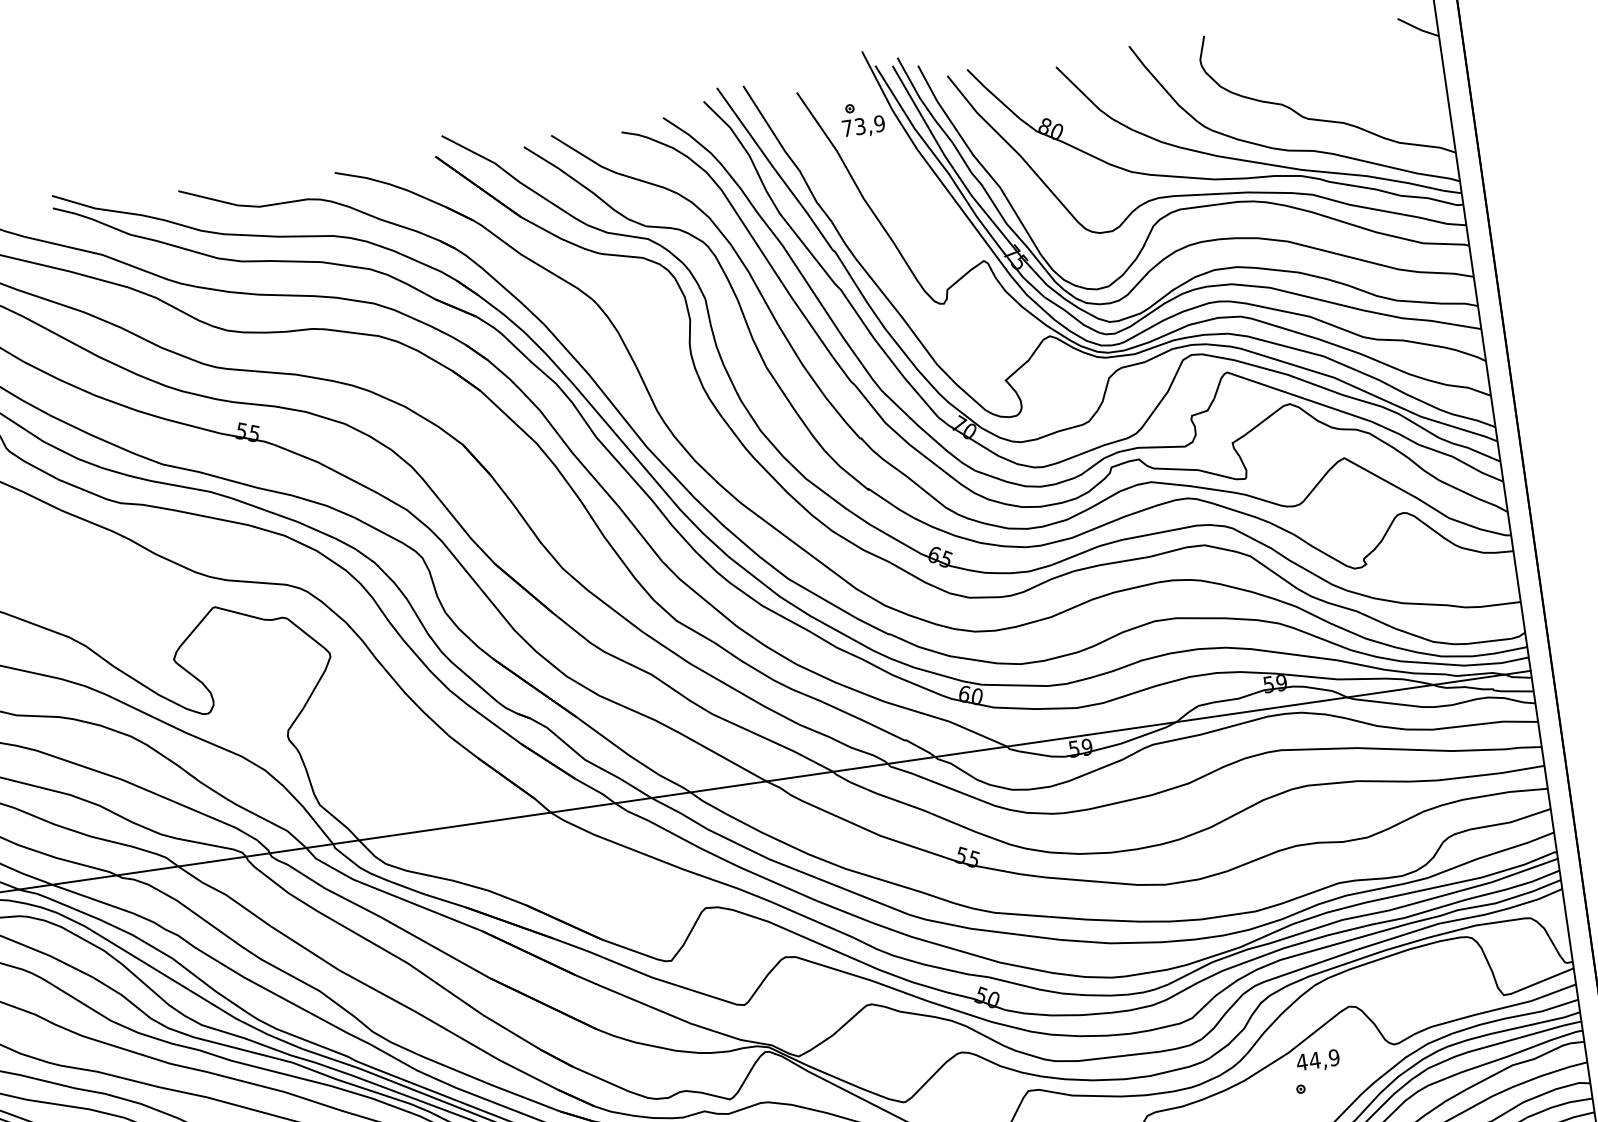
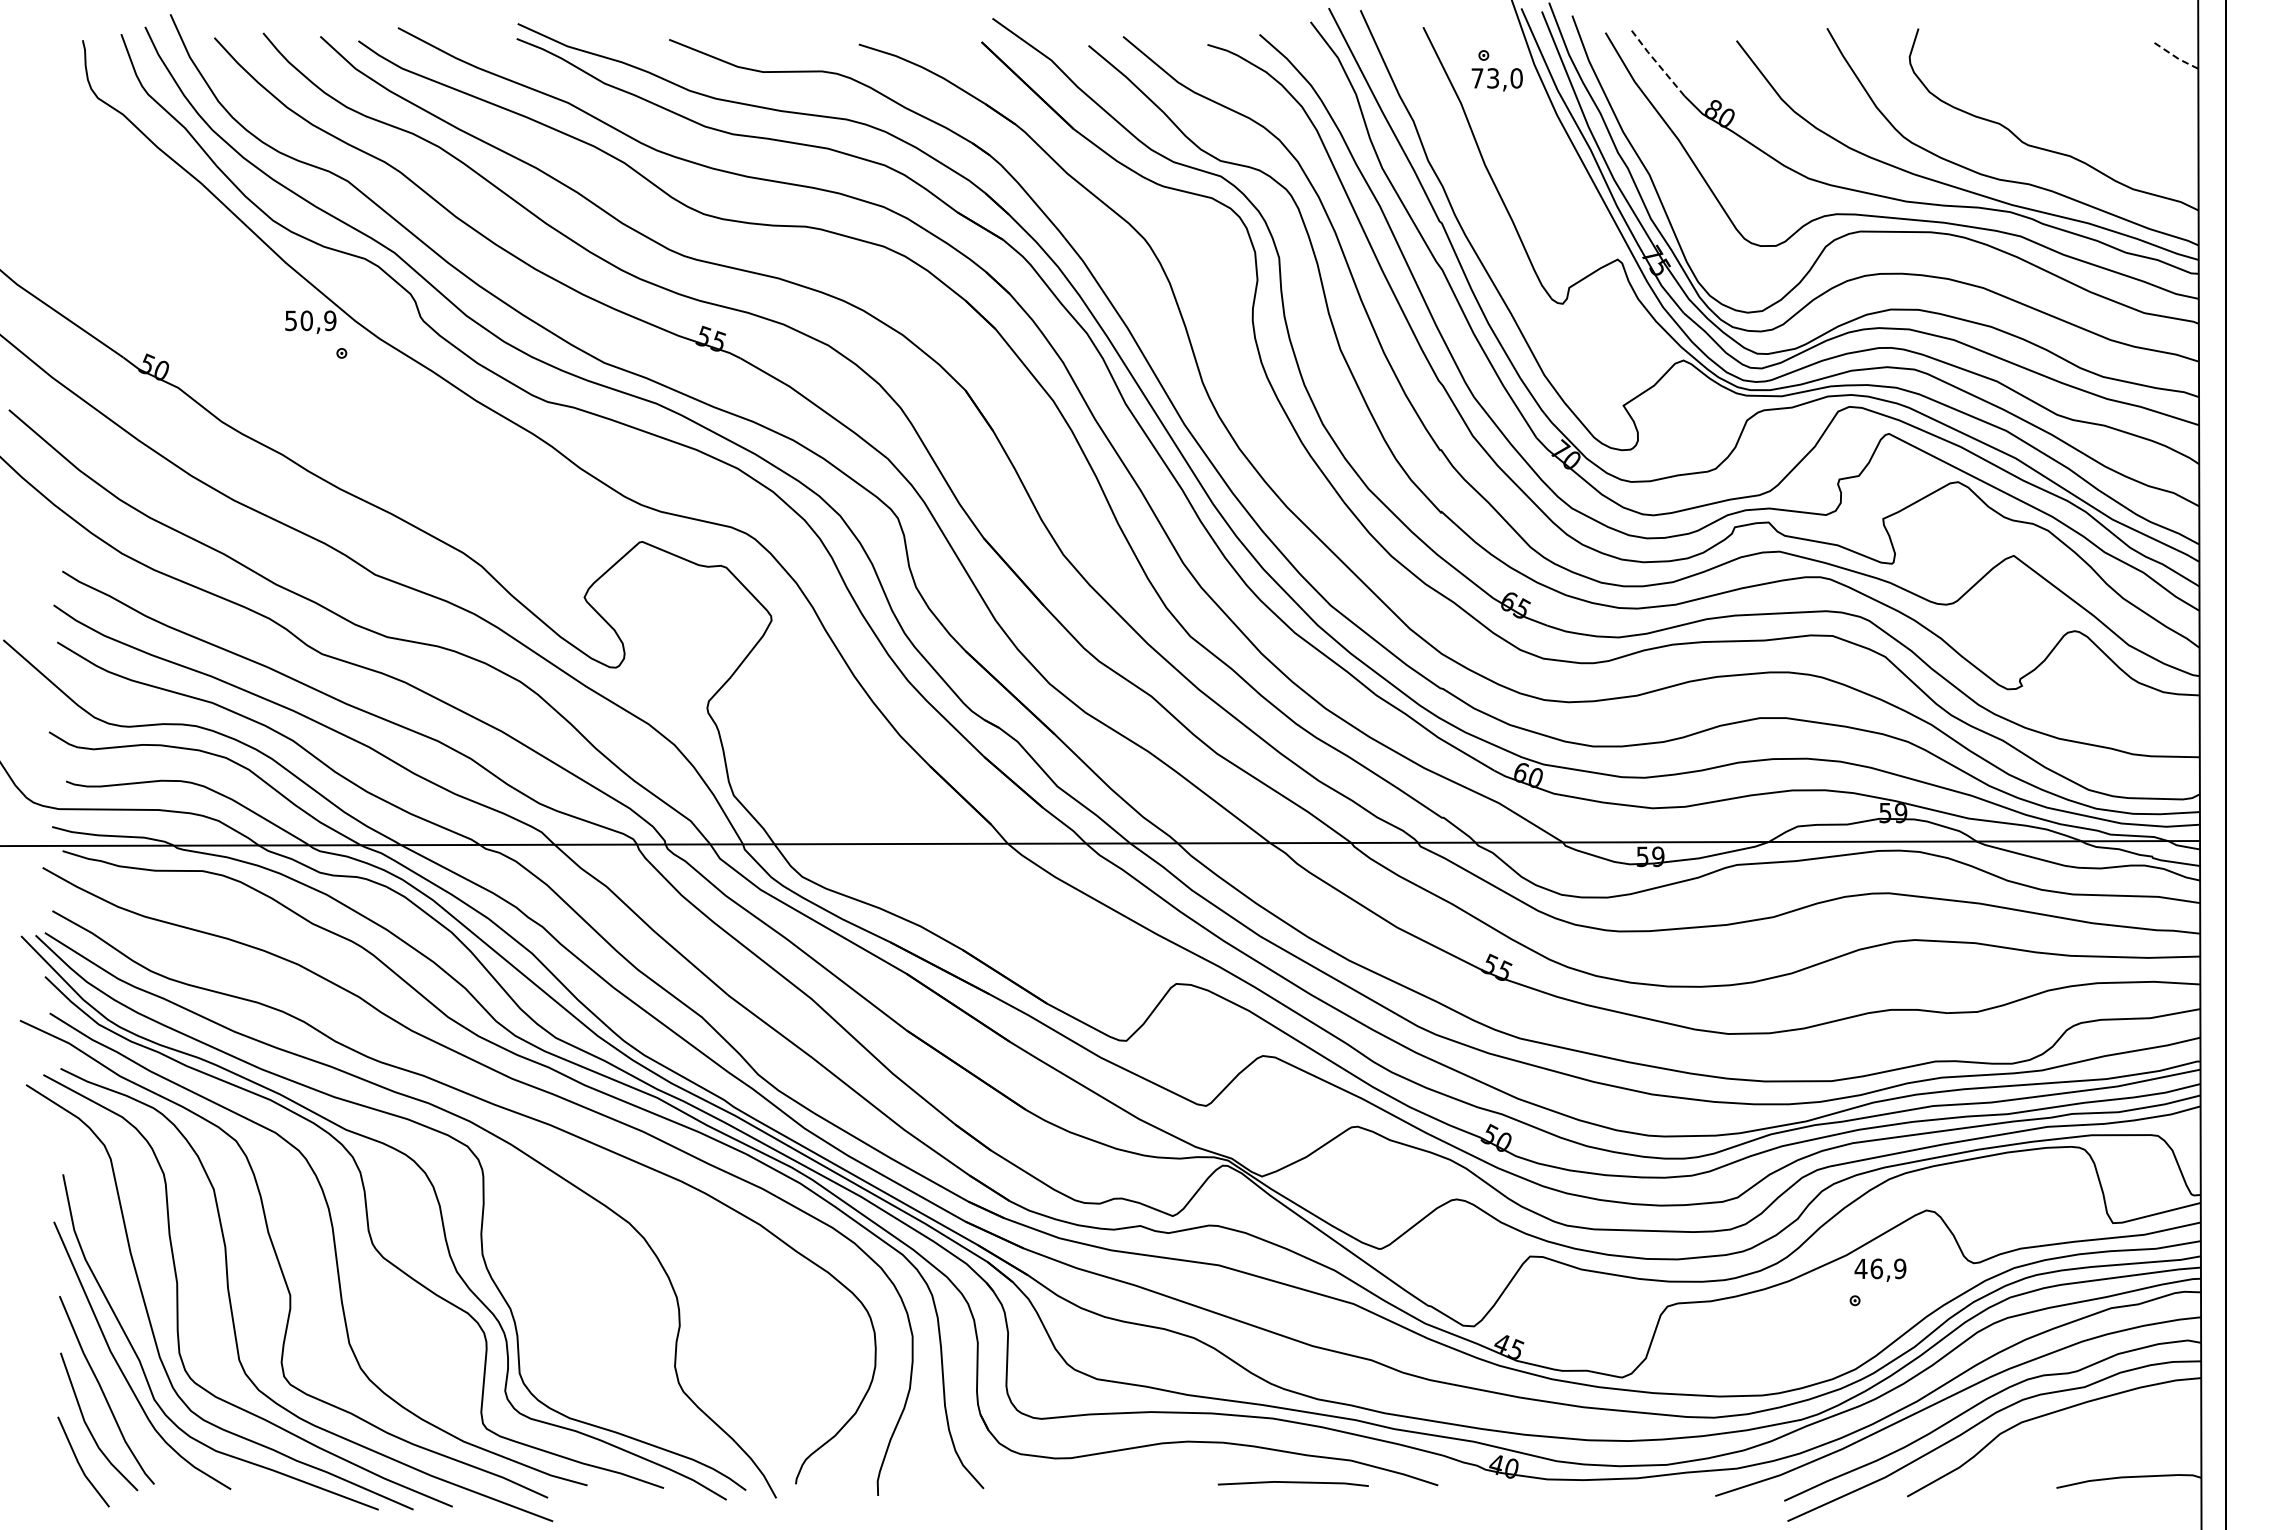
line: (1418, 28) -> (2175, 56), solid -> dashed
line: (991, 93) -> (1655, 61), solid -> dashed
text: (879, 123) -> (1516, 78), 73,9 -> 73,0
text: (1314, 1060) -> (1876, 1268), 44,9 -> 46,9

